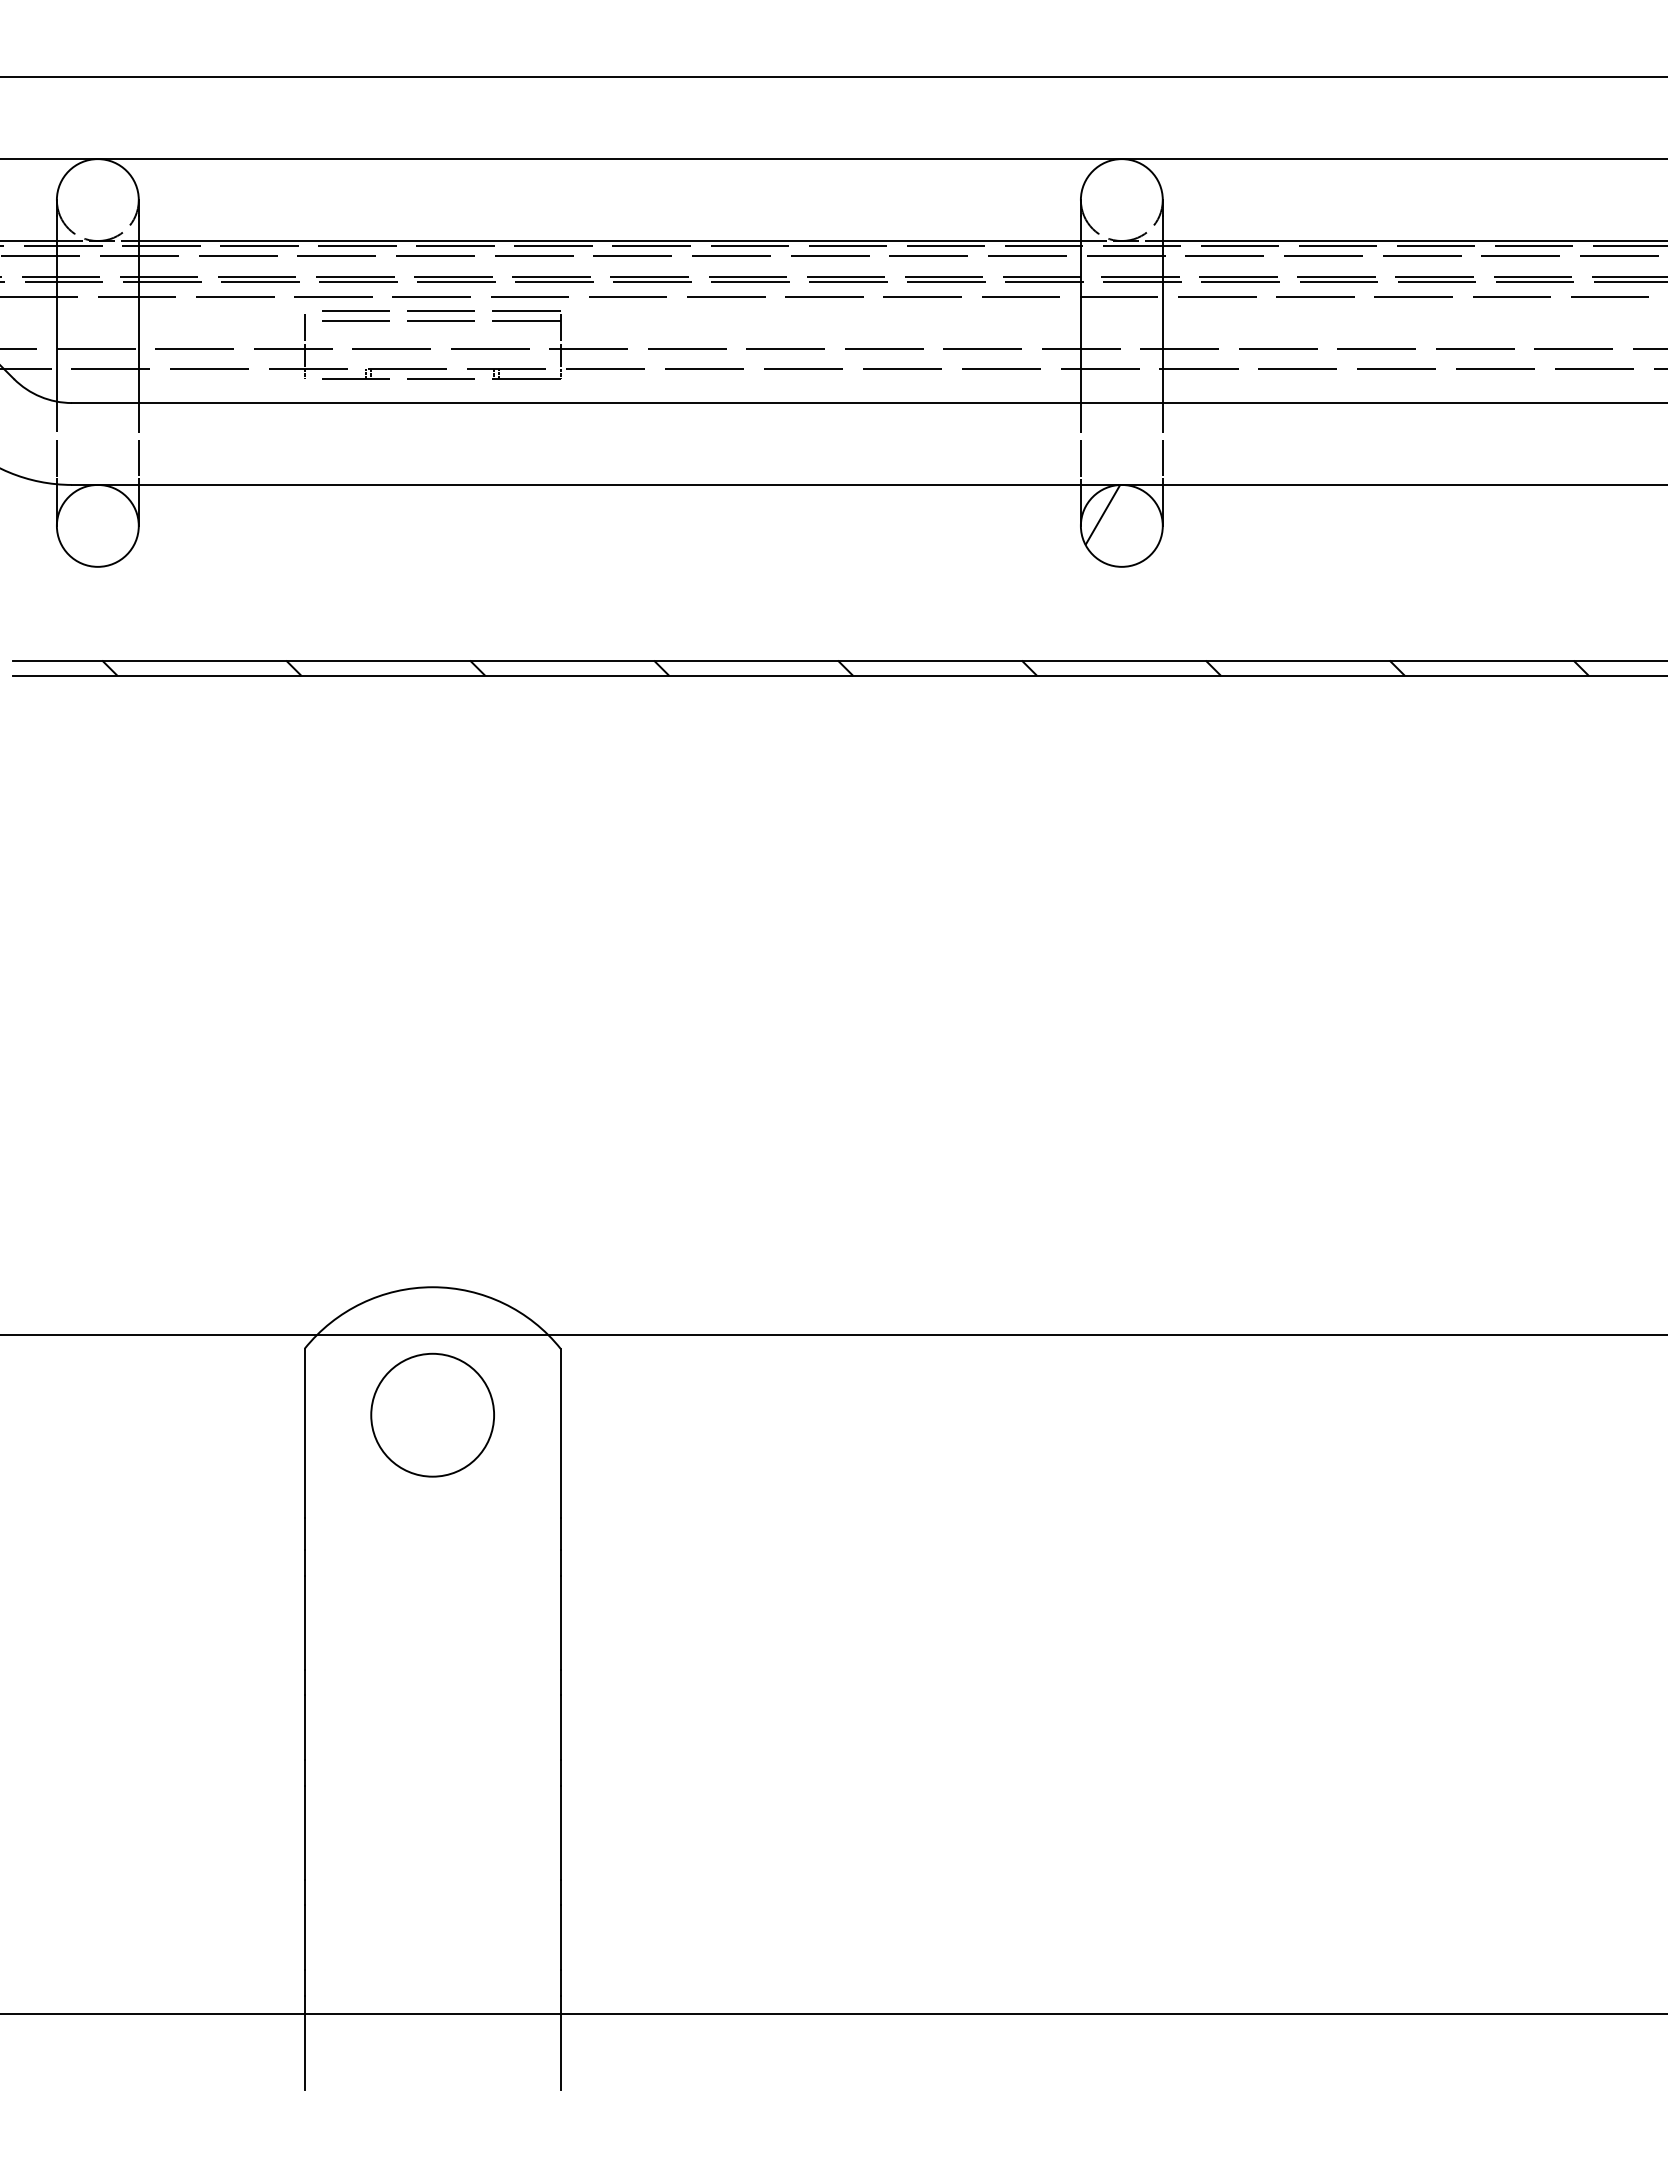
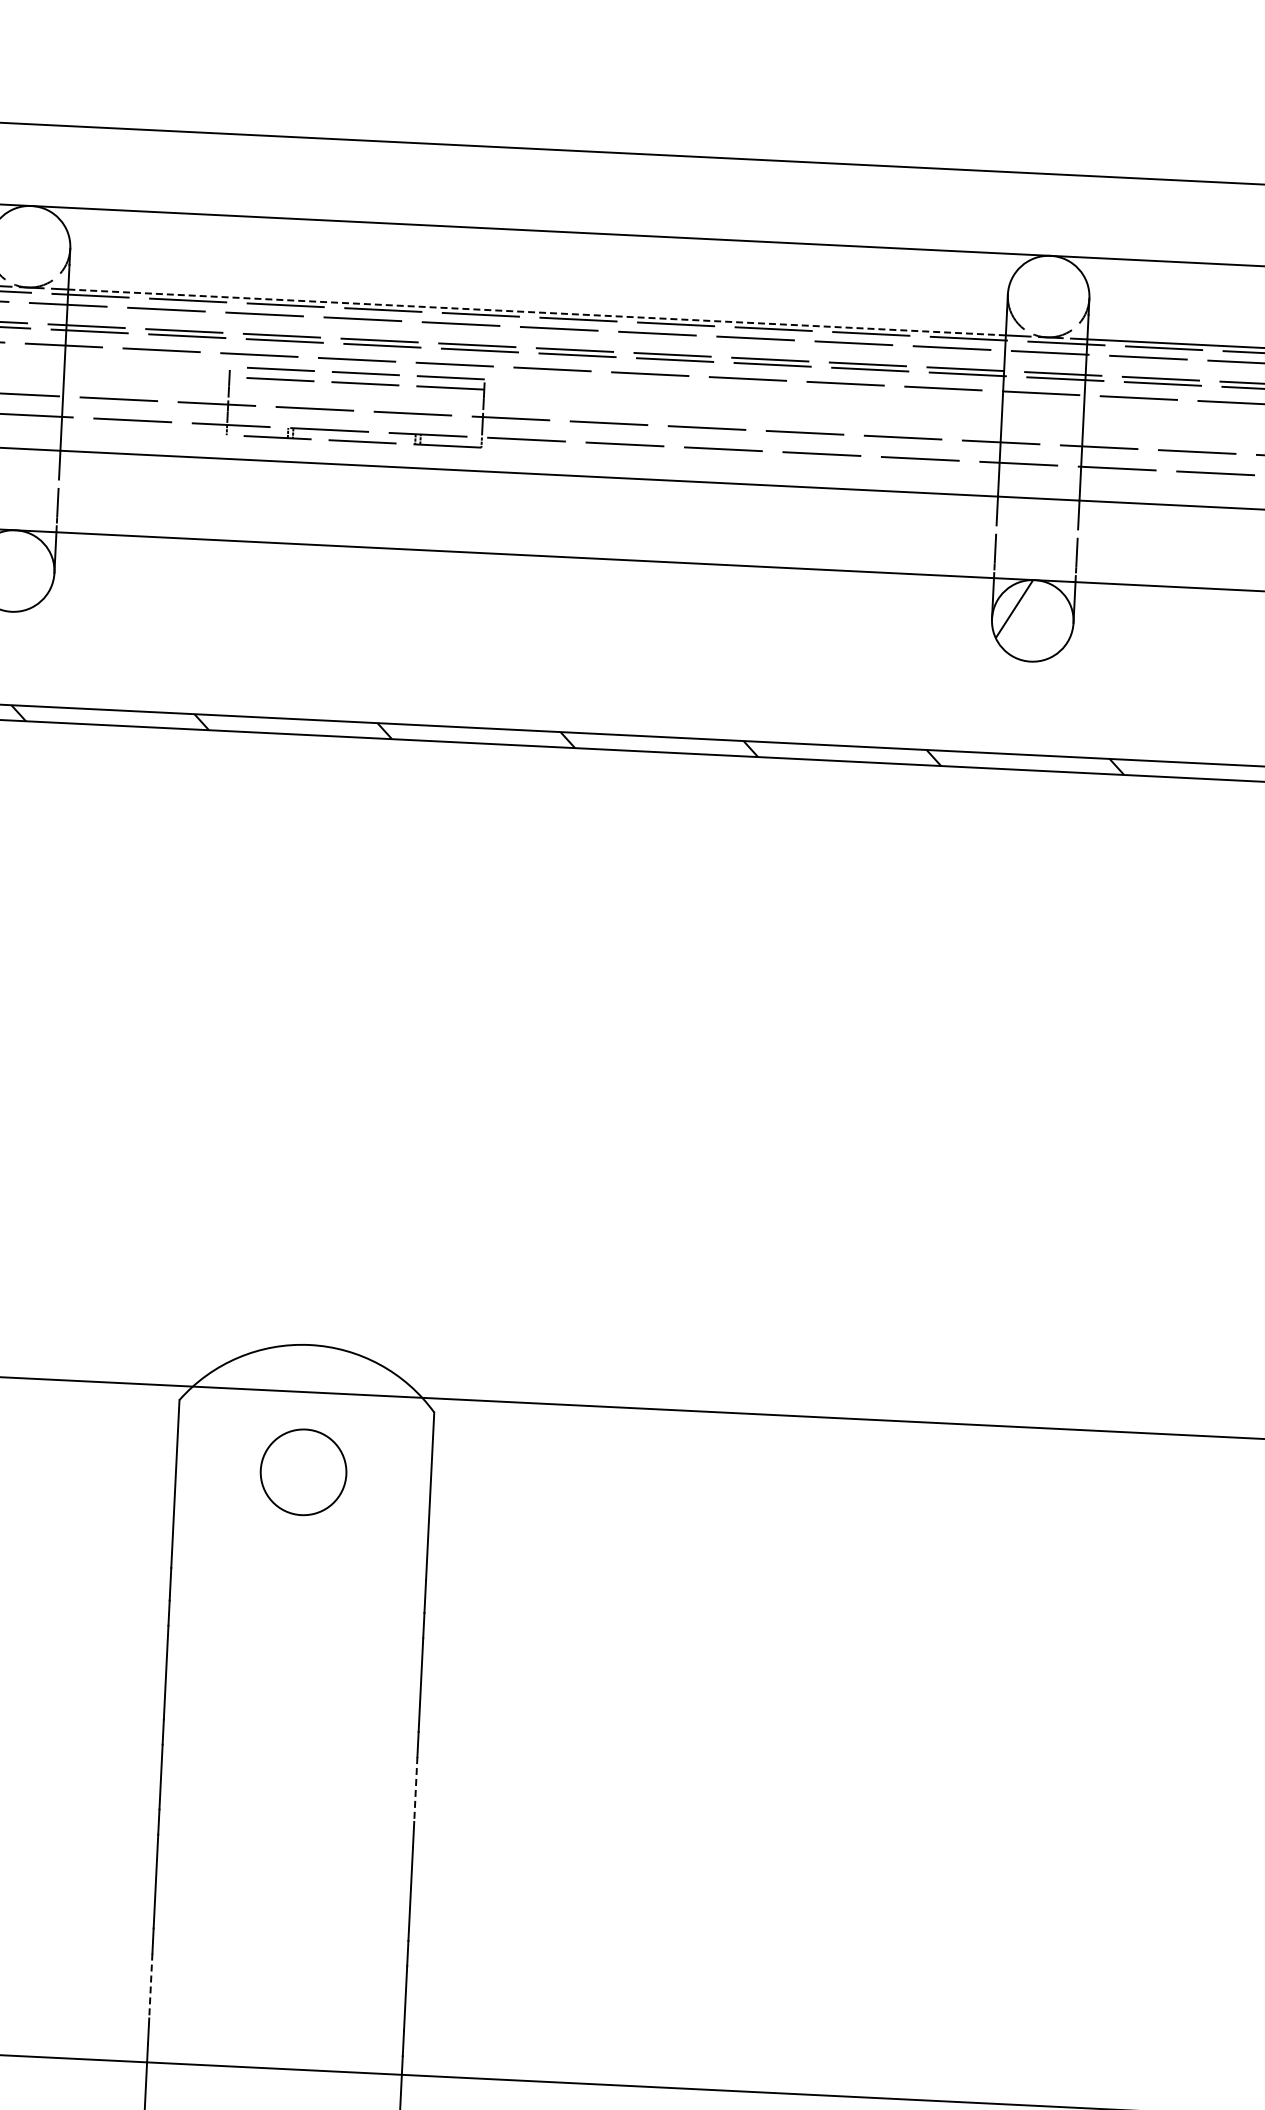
line: (610, 241) -> (537, 312), solid -> dashed
circle: (432, 1414) -> (303, 1471), size x0.7
line: (560, 1727) -> (415, 1789), solid -> dashed
line: (304, 1937) -> (150, 1985), solid -> dashed

